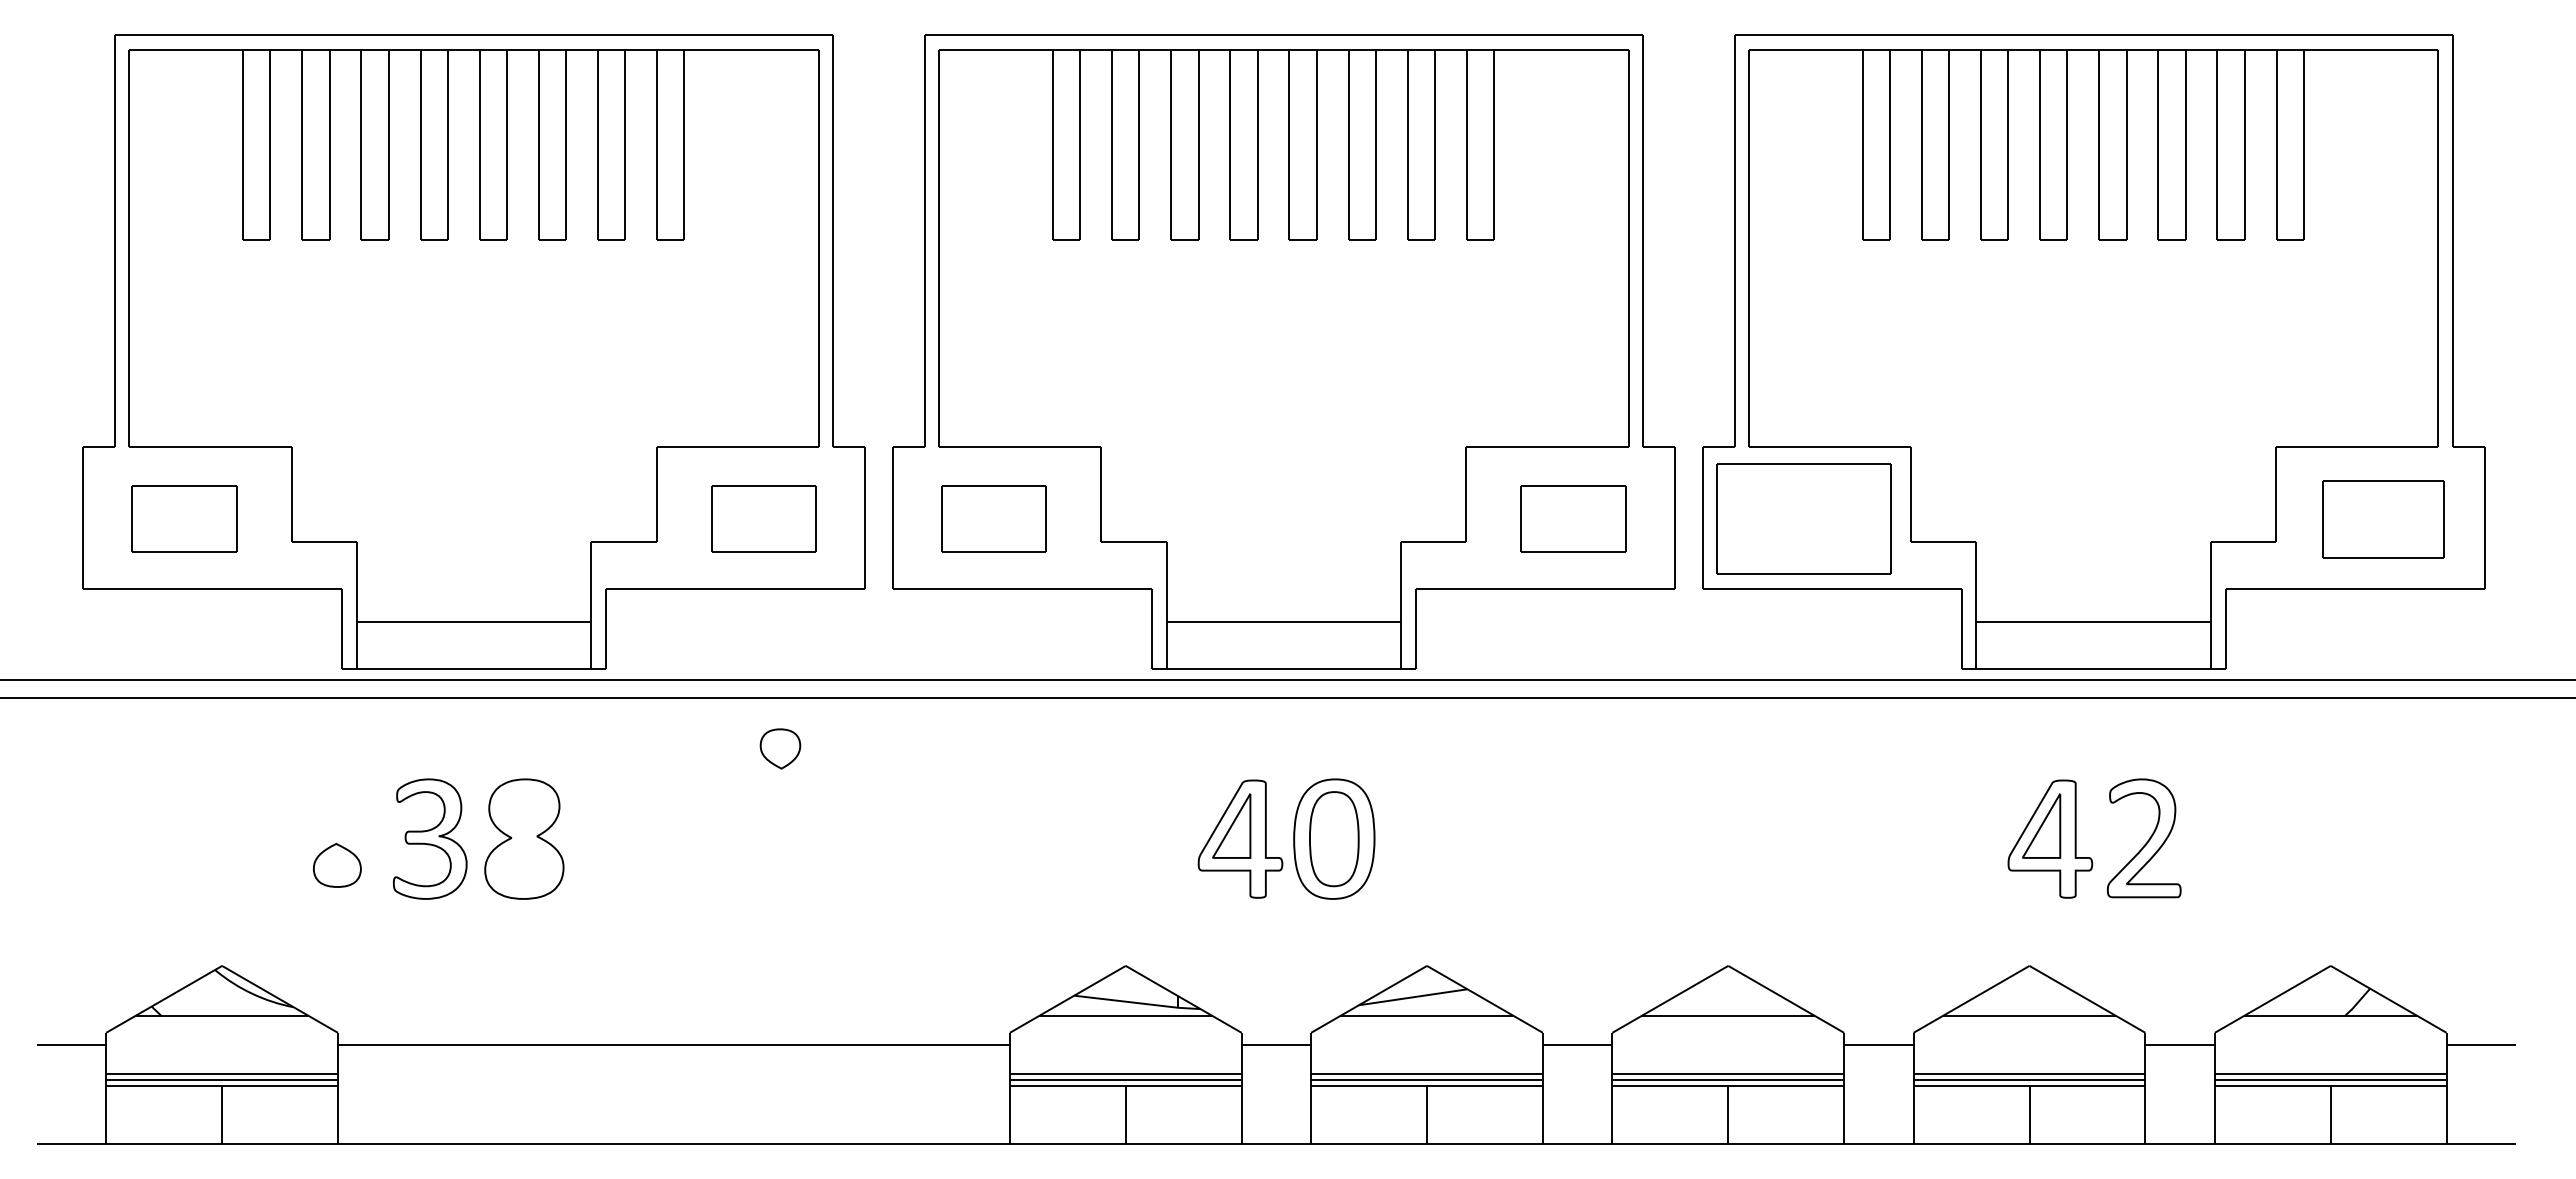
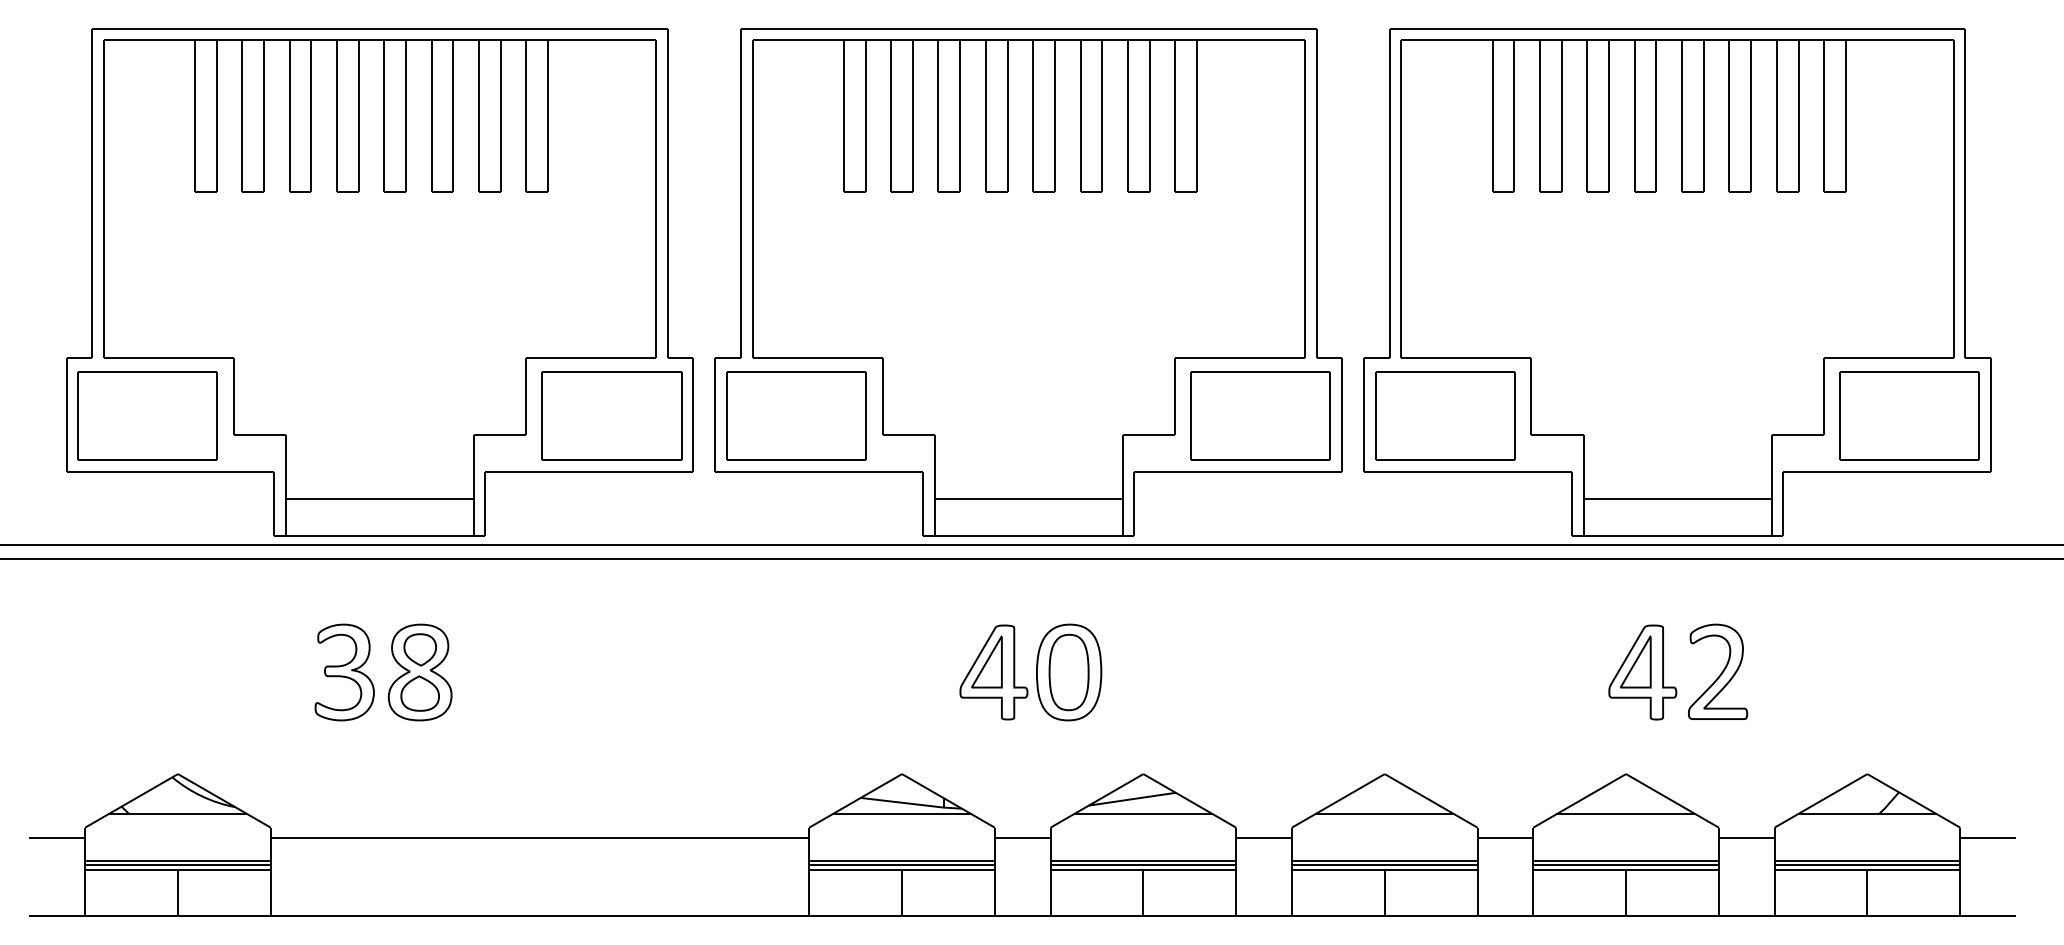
part: (184, 518) -> (147, 415), size x1.67
part: (763, 518) -> (611, 415), size x1.67
part: (993, 518) -> (796, 415), size x1.67
part: (1573, 518) -> (1260, 415), size x1.67
part: (2383, 518) -> (1909, 415), size x1.43
part: (780, 748) -> (420, 649), moved
part: (337, 865) -> (420, 693), moved

